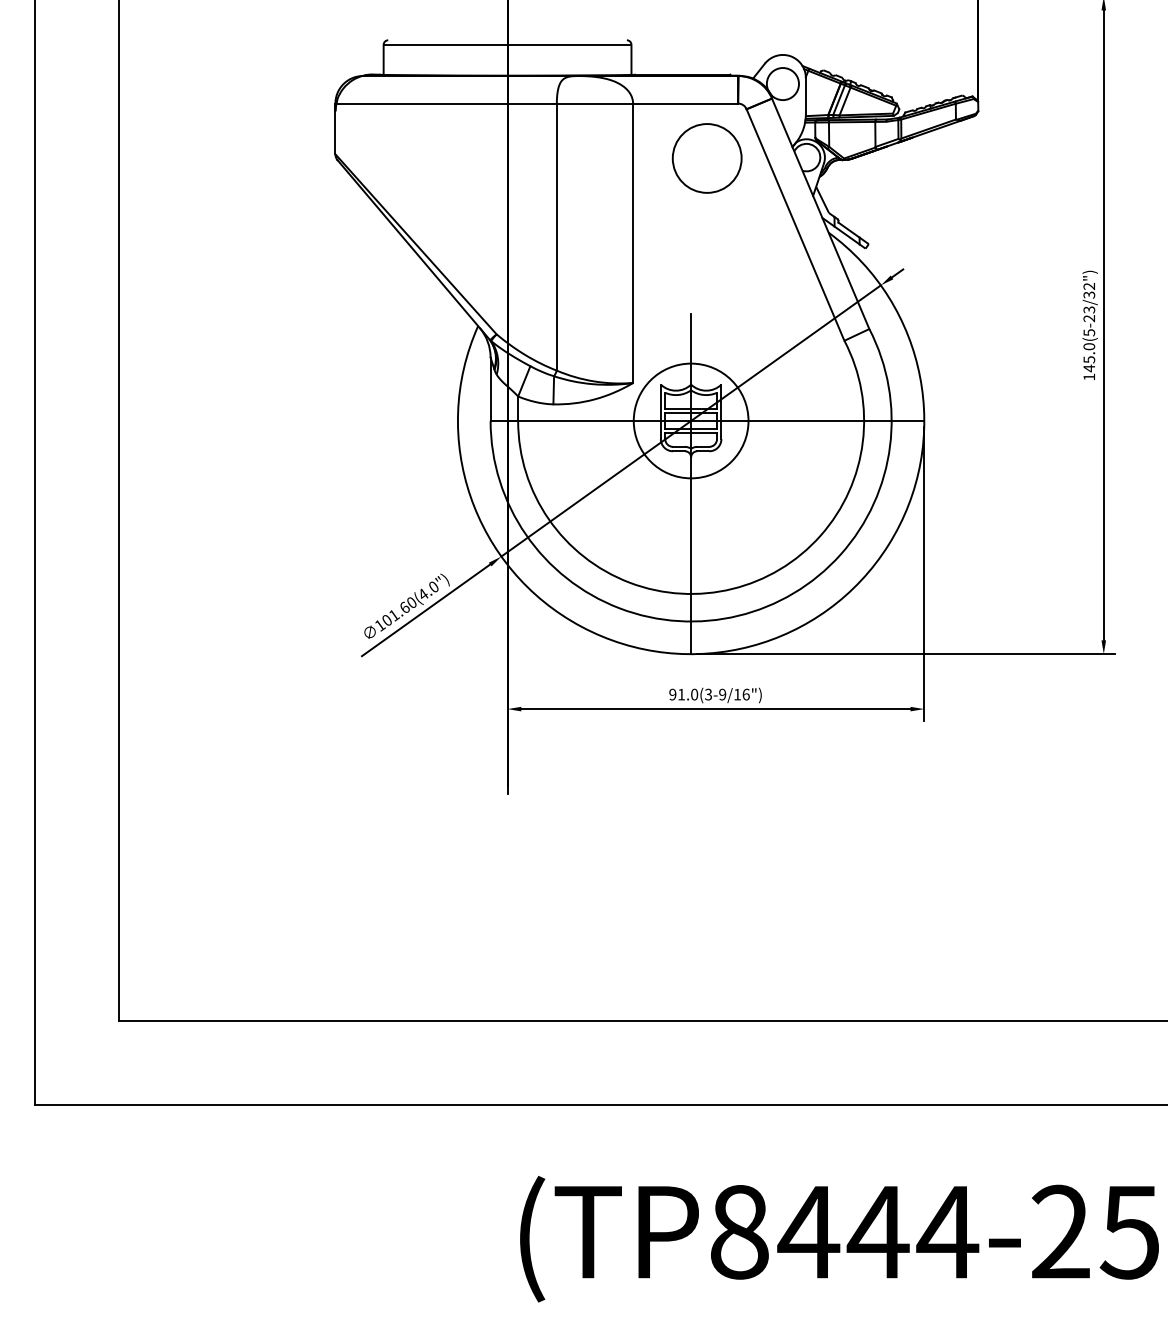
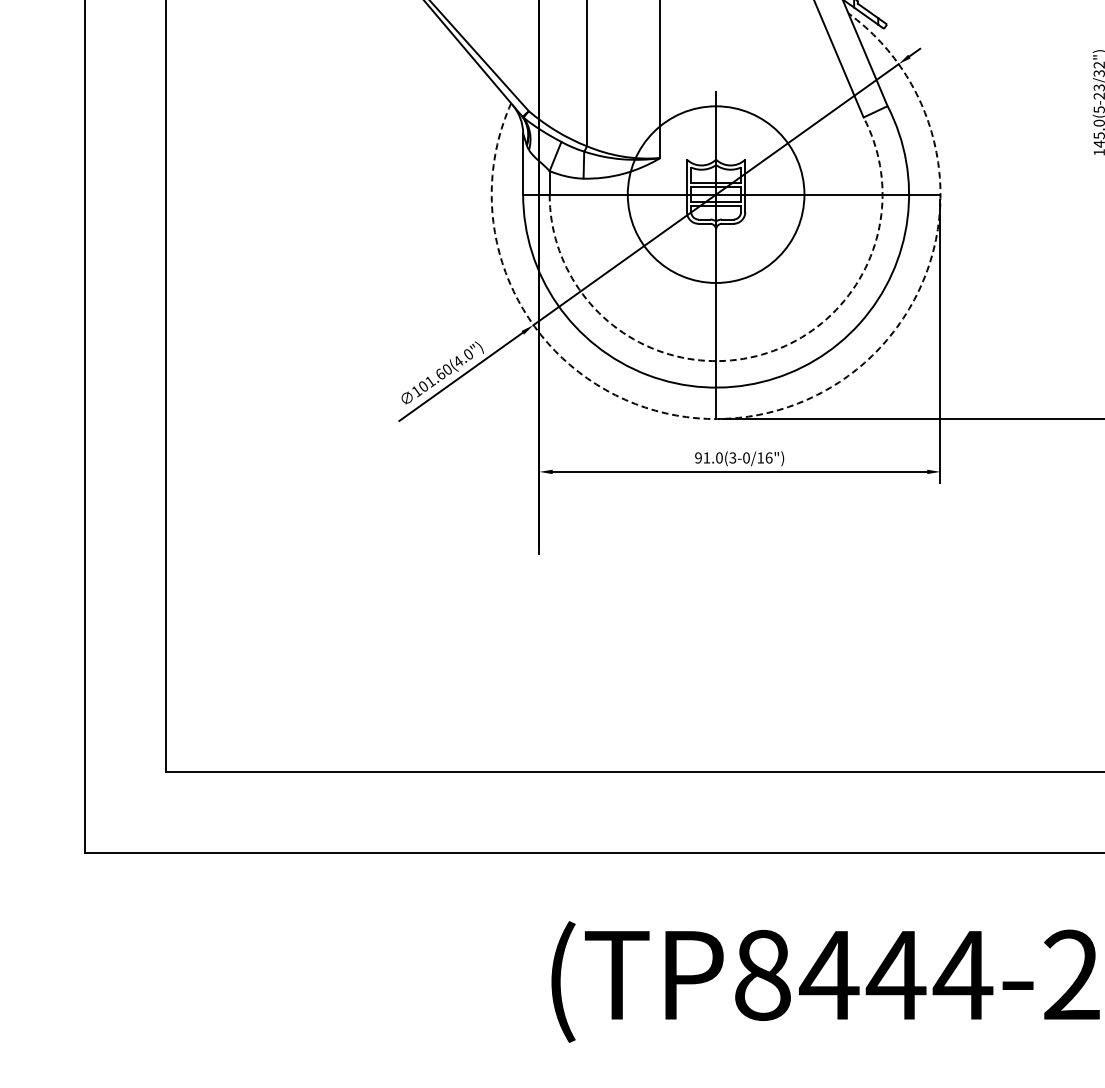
circle: (690, 420) -> (715, 194), size x1.6
arc: (732, 588) -> (755, 355), solid -> dashed
arc: (751, 646) -> (774, 411), solid -> dashed
text: (722, 694) -> (746, 457), 91.0(3-9/16") -> 91.0(3-0/16")

